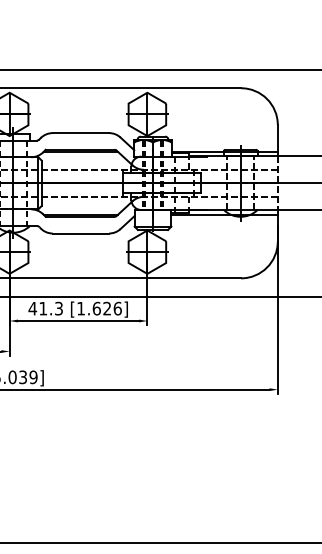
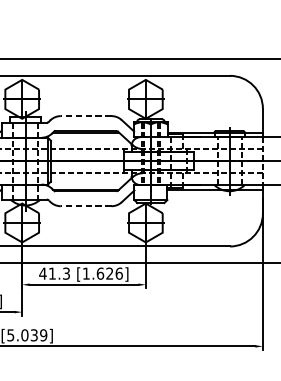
line: (80, 133) -> (85, 116), solid -> dashed
line: (80, 233) -> (85, 206), solid -> dashed

